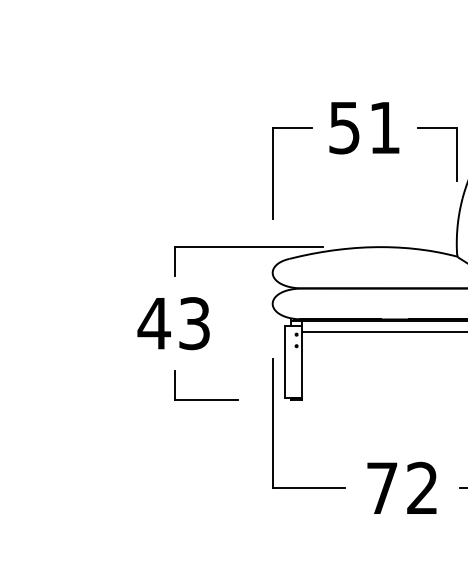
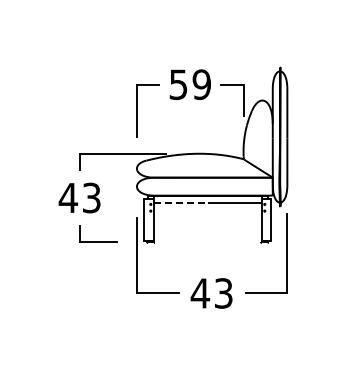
text: (384, 127) -> (201, 84), 51 -> 59
line: (347, 331) -> (180, 202), solid -> dashed
text: (401, 488) -> (211, 293), 72 -> 43

